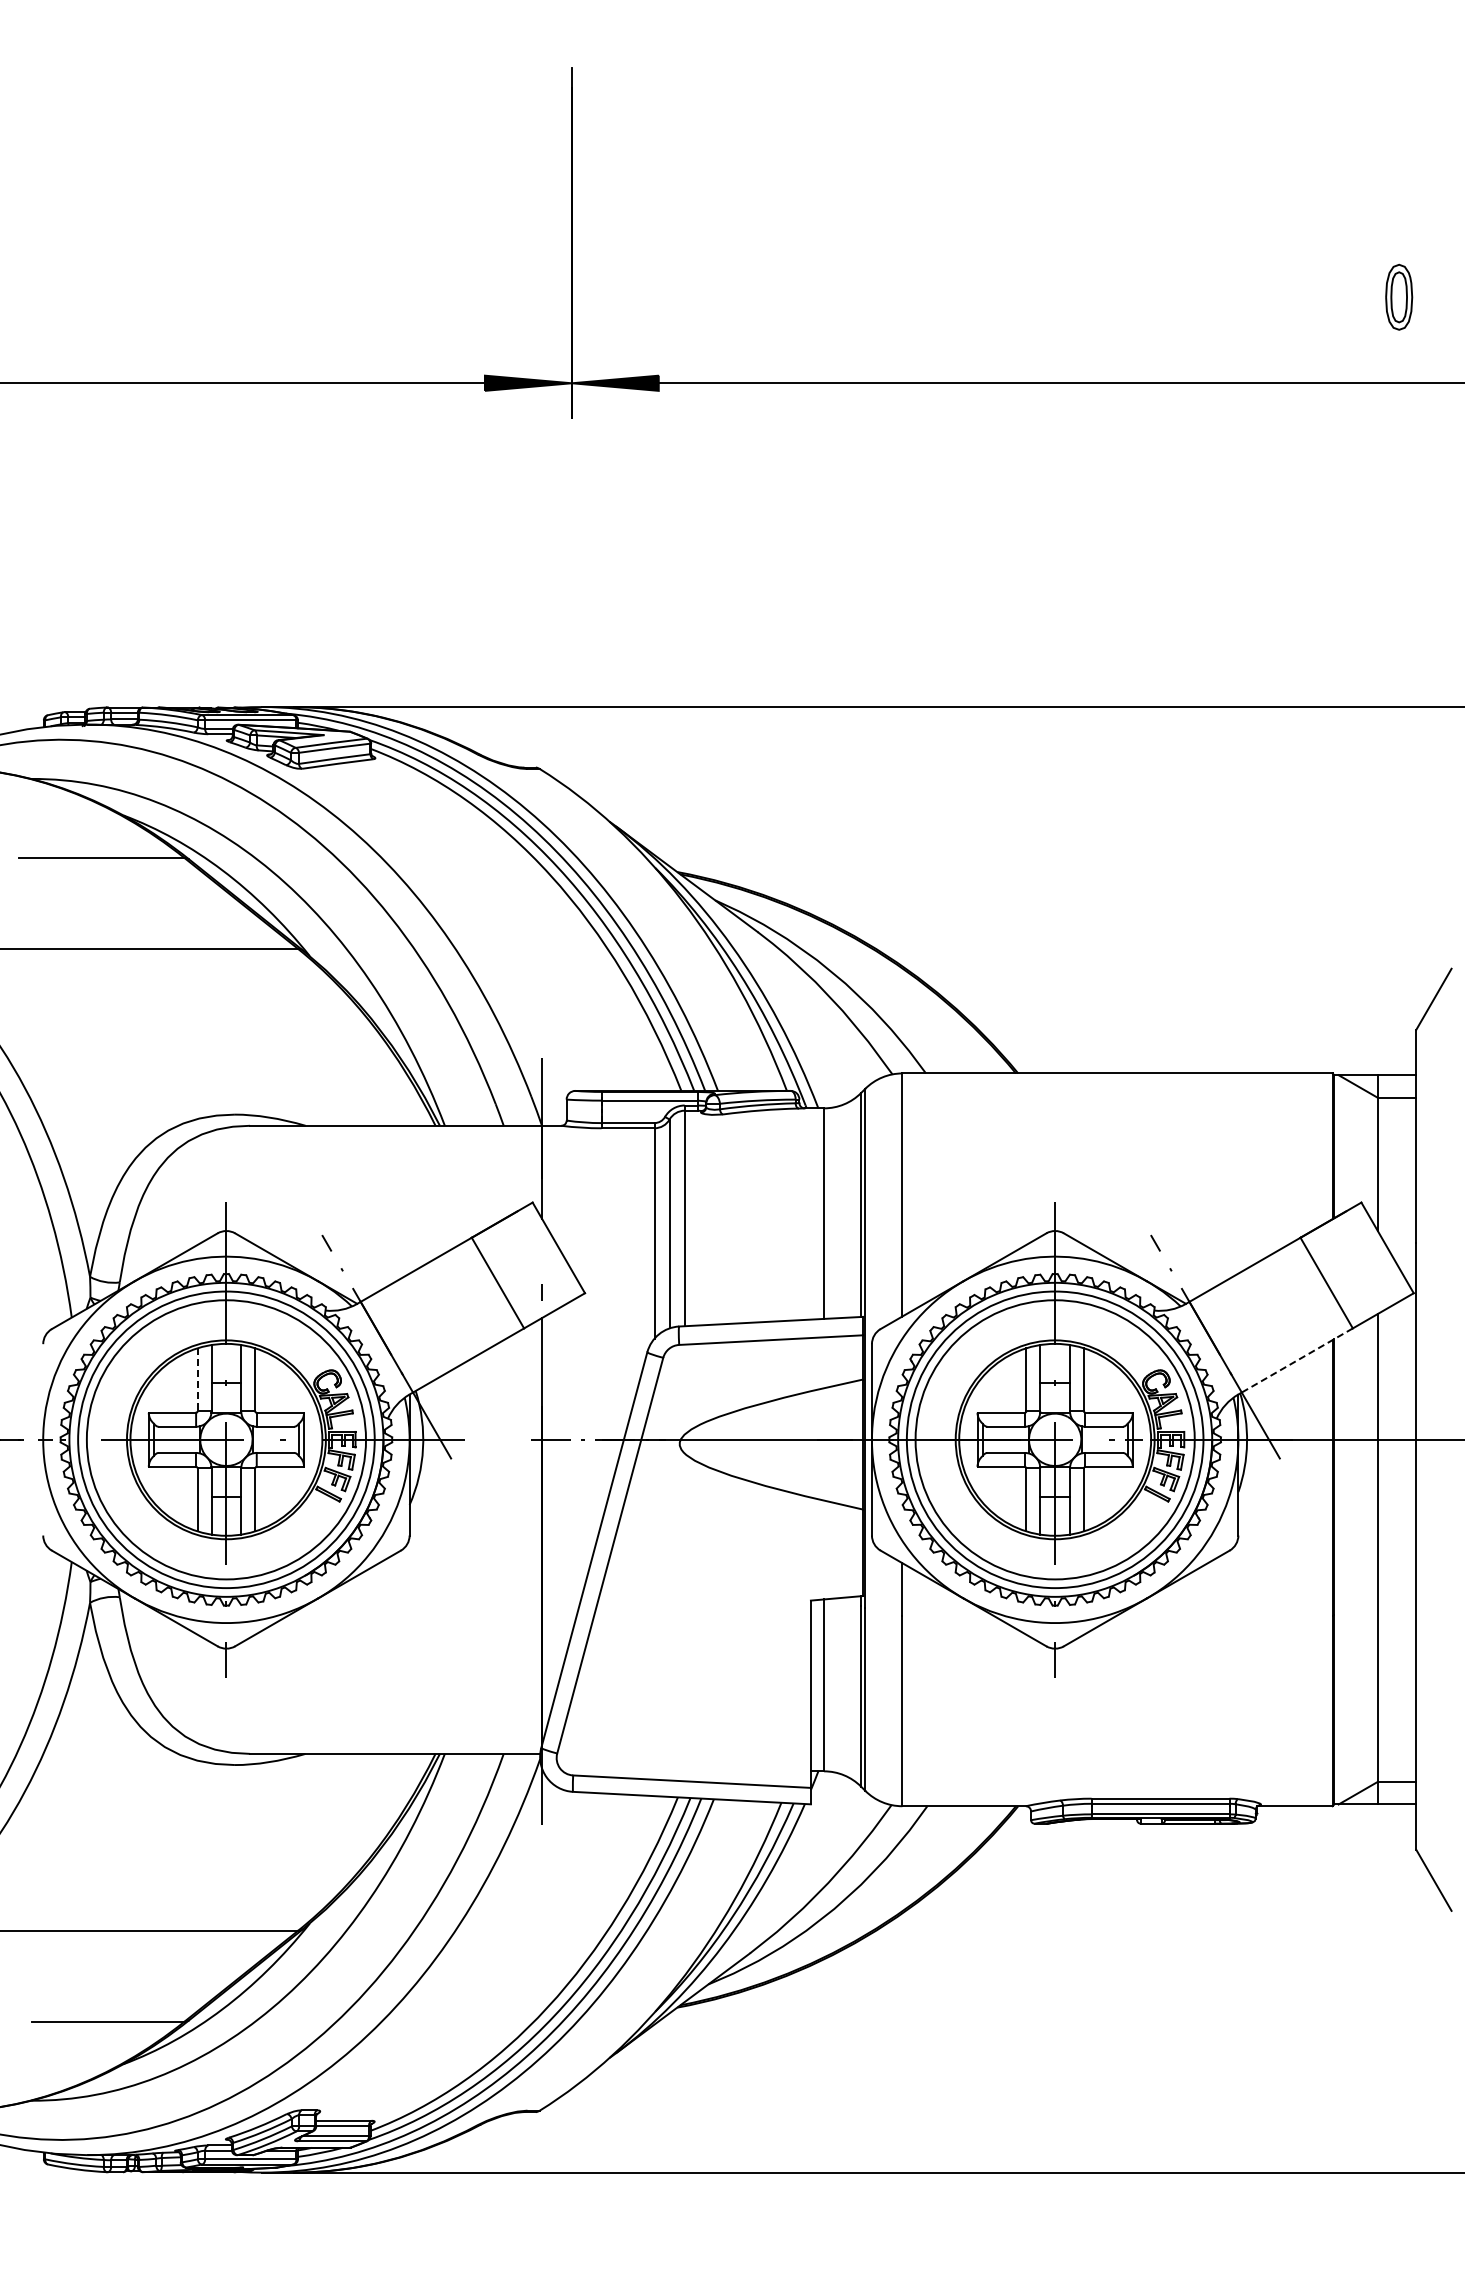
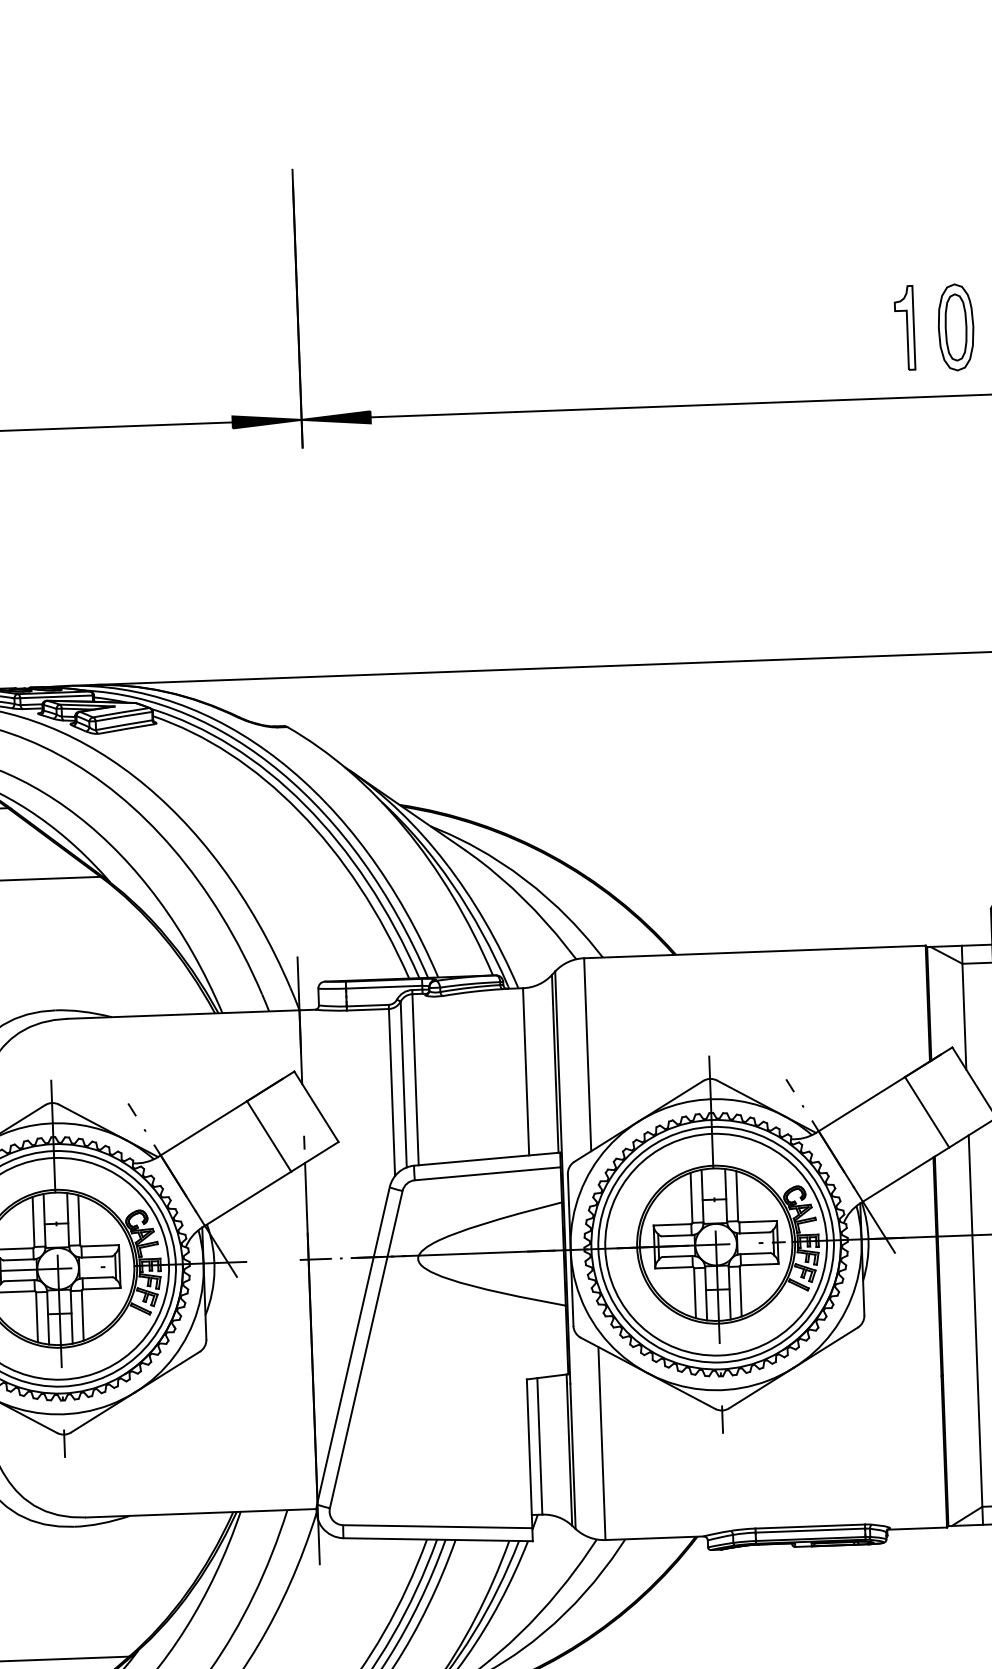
part: (1334, 295) -> (904, 328), added
part: (1398, 297) -> (955, 327), size x1.67
line: (1296, 1360) -> (905, 1174), dashed -> solid
line: (197, 1380) -> (33, 1222), dashed -> solid

